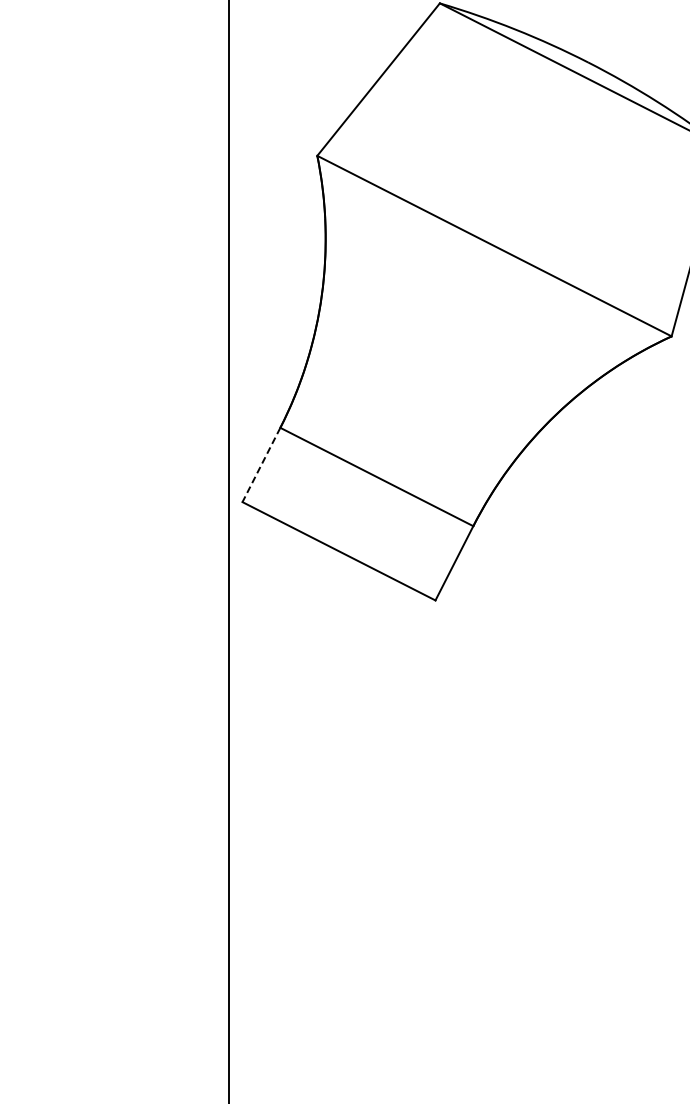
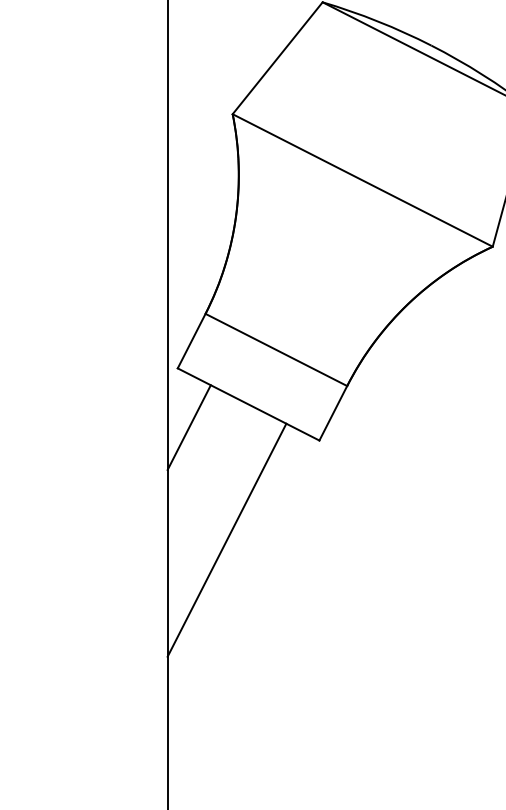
line: (261, 464) -> (191, 340), dashed -> solid
line: (257, 582) -> (188, 427), added
line: (309, 735) -> (226, 539), added

